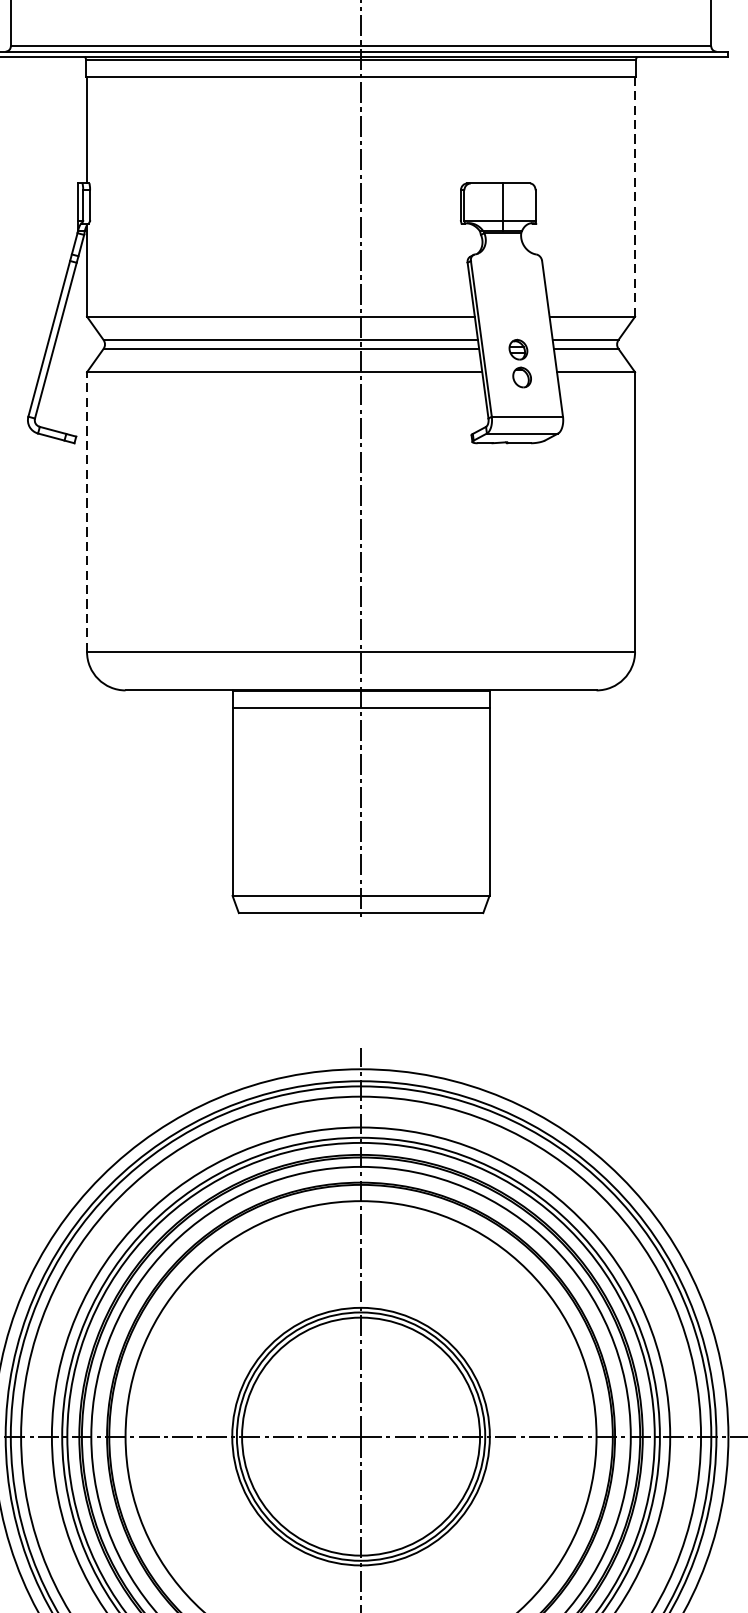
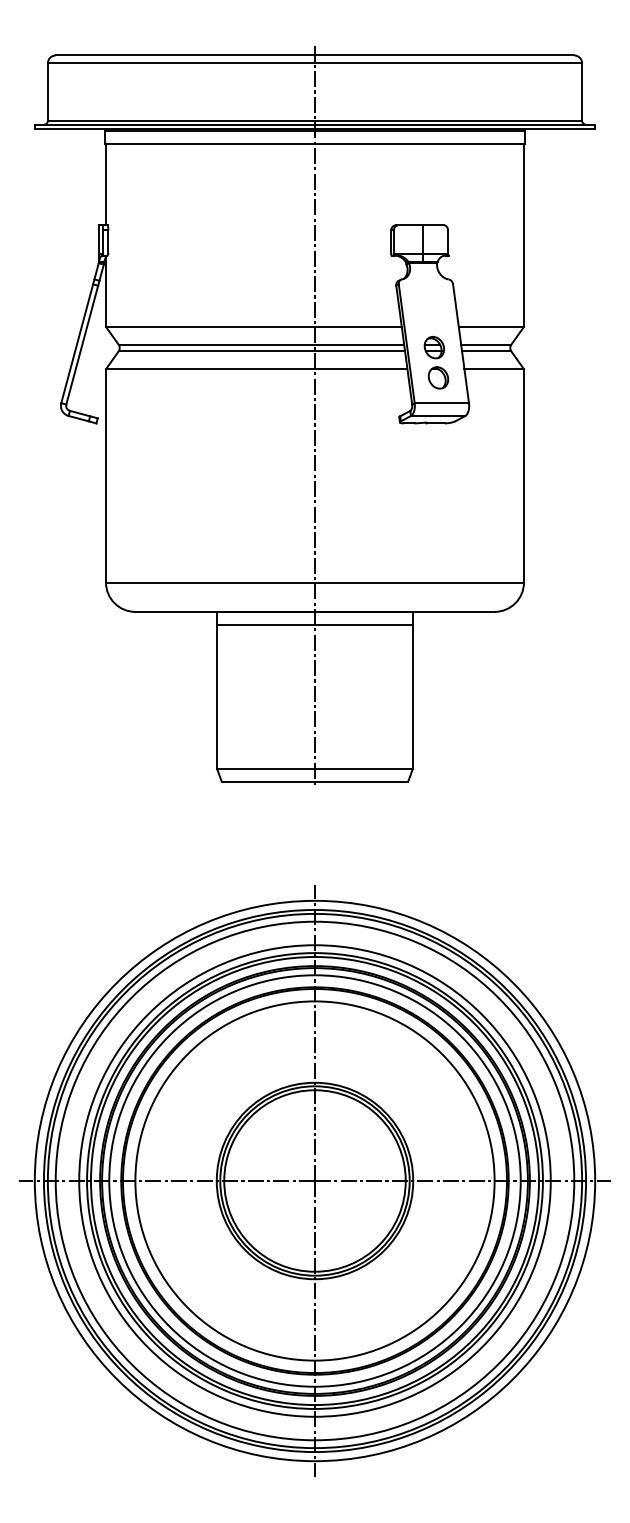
line: (634, 196) -> (523, 235), dashed -> solid
part: (520, 363) -> (436, 362), size x1.43
line: (87, 511) -> (106, 475), dashed -> solid

